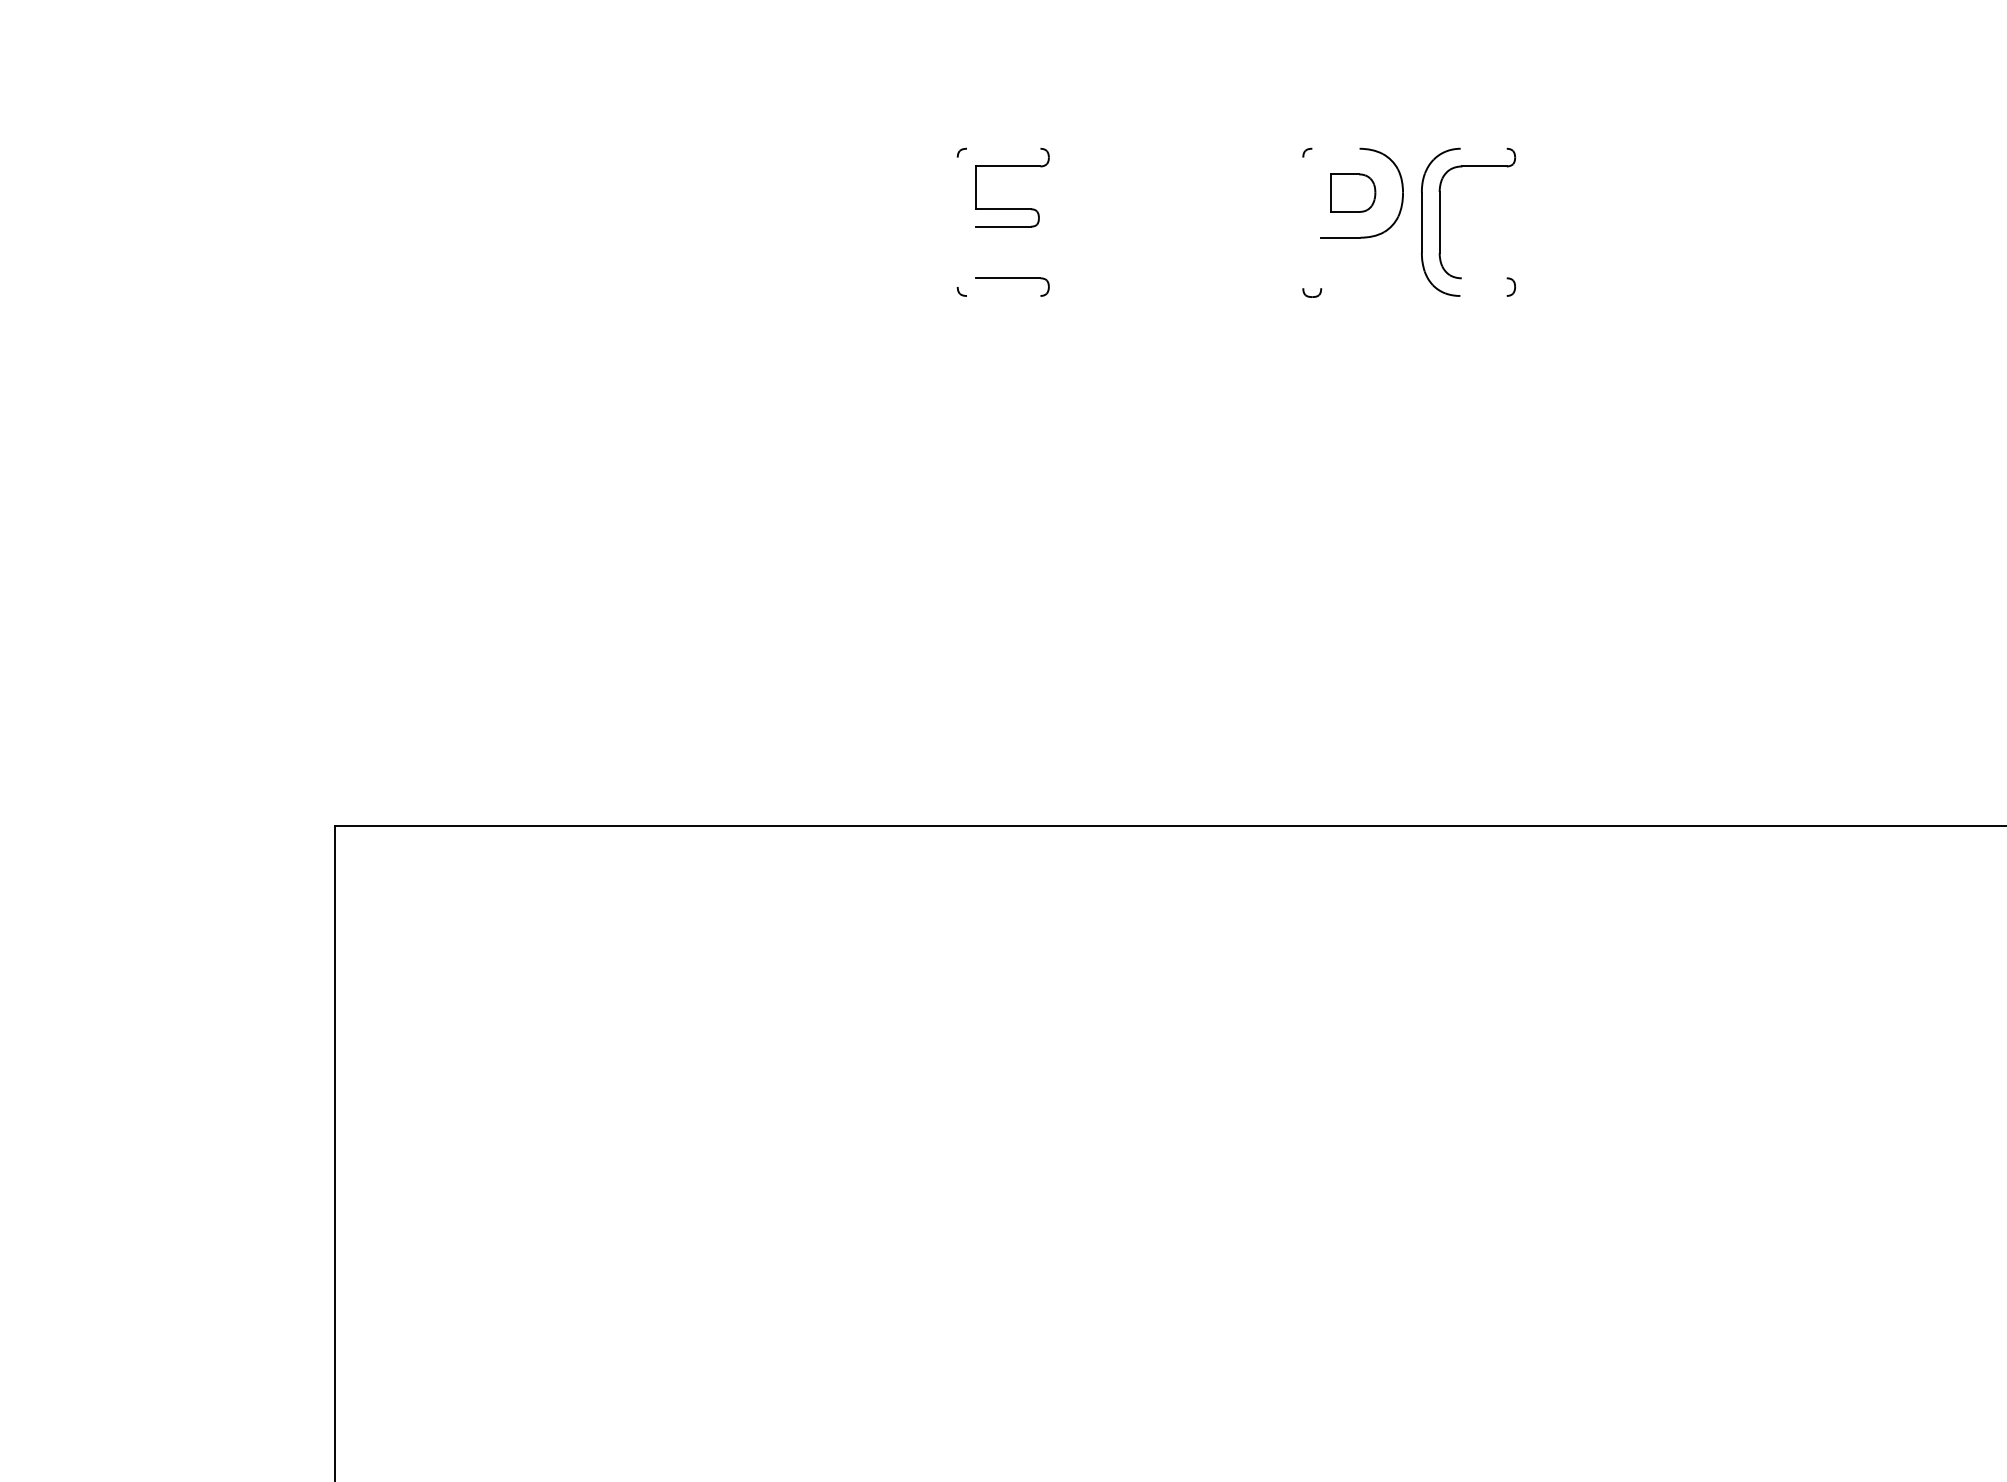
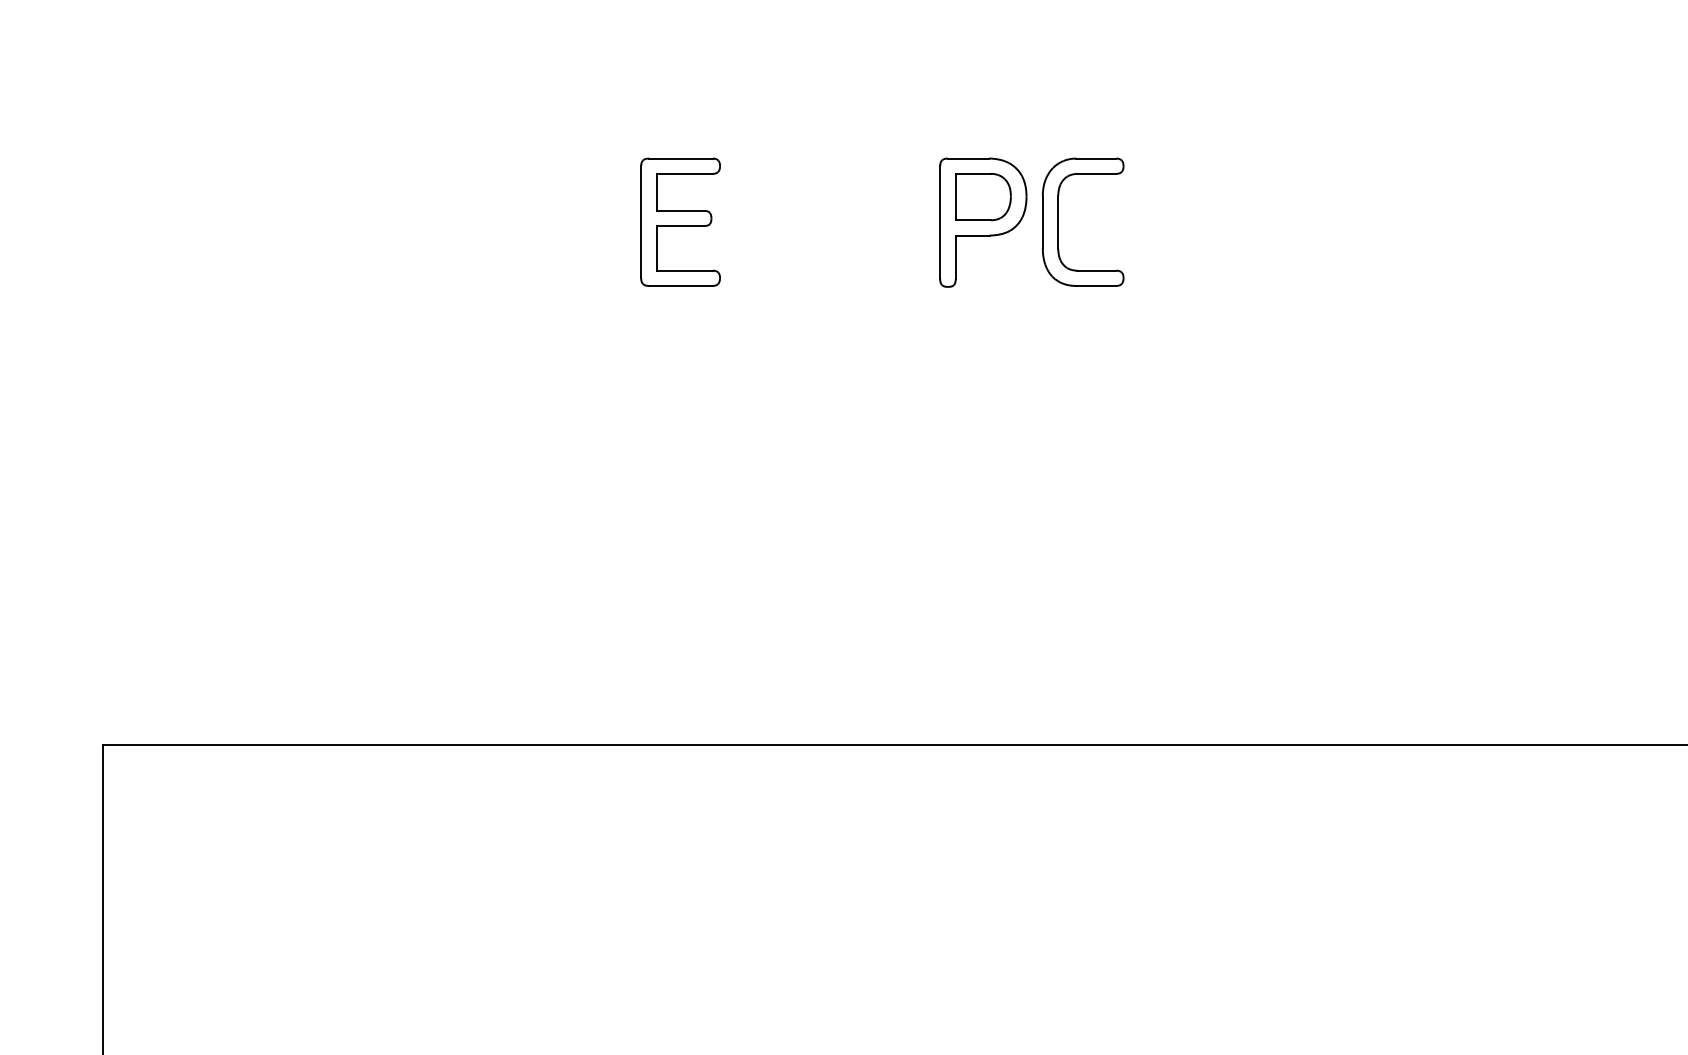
line: (1003, 148) -> (680, 158), added
line: (1335, 148) -> (968, 158), added
line: (1483, 148) -> (1096, 158), added
part: (1352, 192) -> (982, 196), size x1.43
line: (957, 221) -> (640, 221), added
line: (1303, 222) -> (940, 222), added
line: (975, 252) -> (656, 248), added
line: (1321, 262) -> (955, 256), added
line: (1483, 278) -> (1096, 270), added
line: (1003, 295) -> (680, 285), added
line: (1483, 295) -> (1096, 285), added

